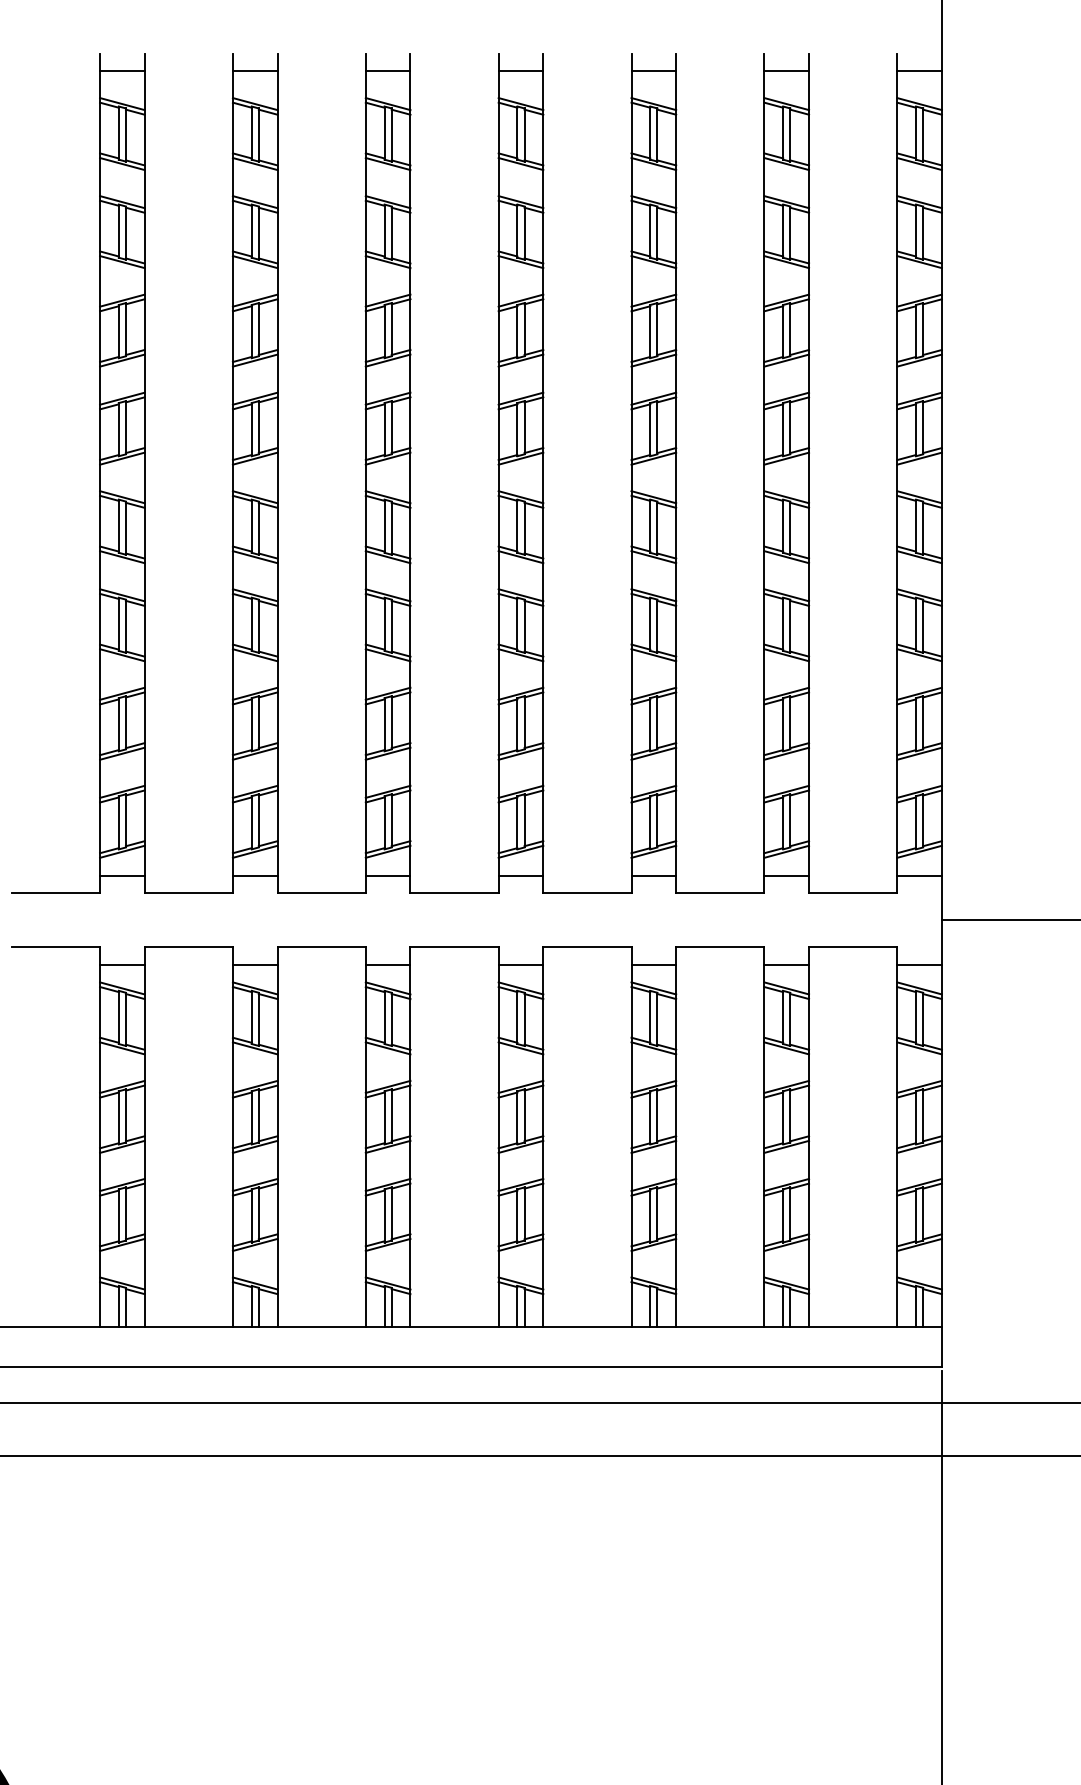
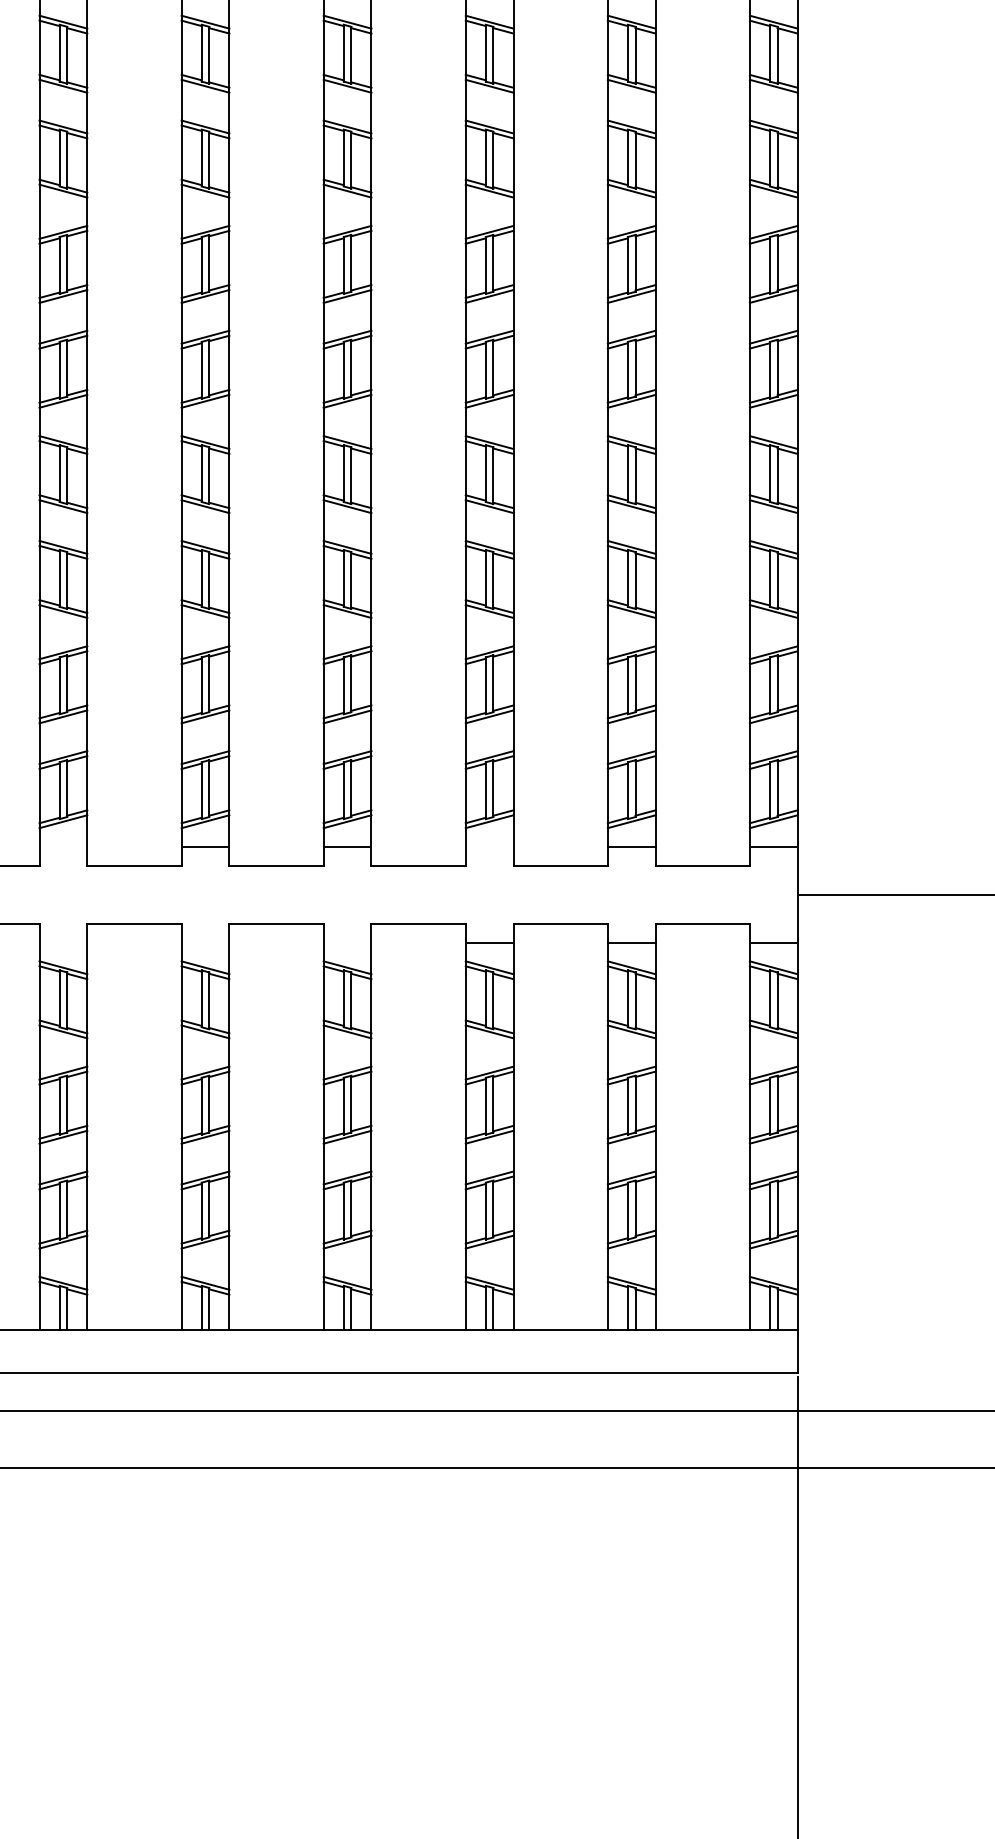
line: (254, 875) -> (62, 847), removed
line: (653, 875) -> (489, 847), removed
line: (254, 964) -> (62, 942), removed
line: (387, 964) -> (204, 942), removed
line: (520, 964) -> (347, 942), removed

